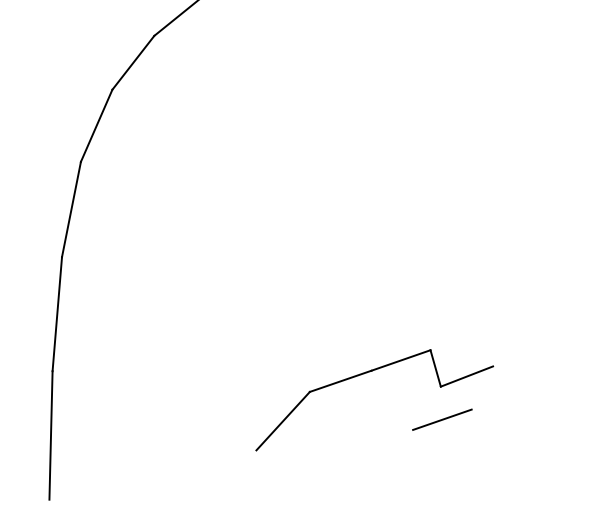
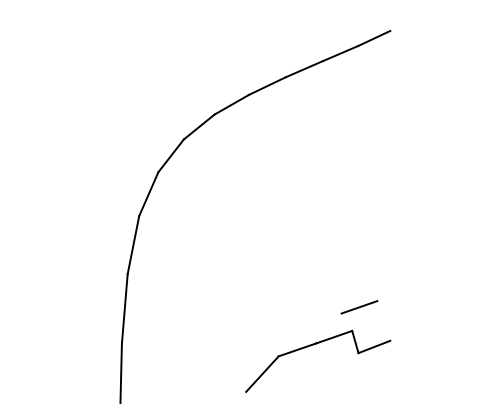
line: (442, 420) -> (359, 307), moved

